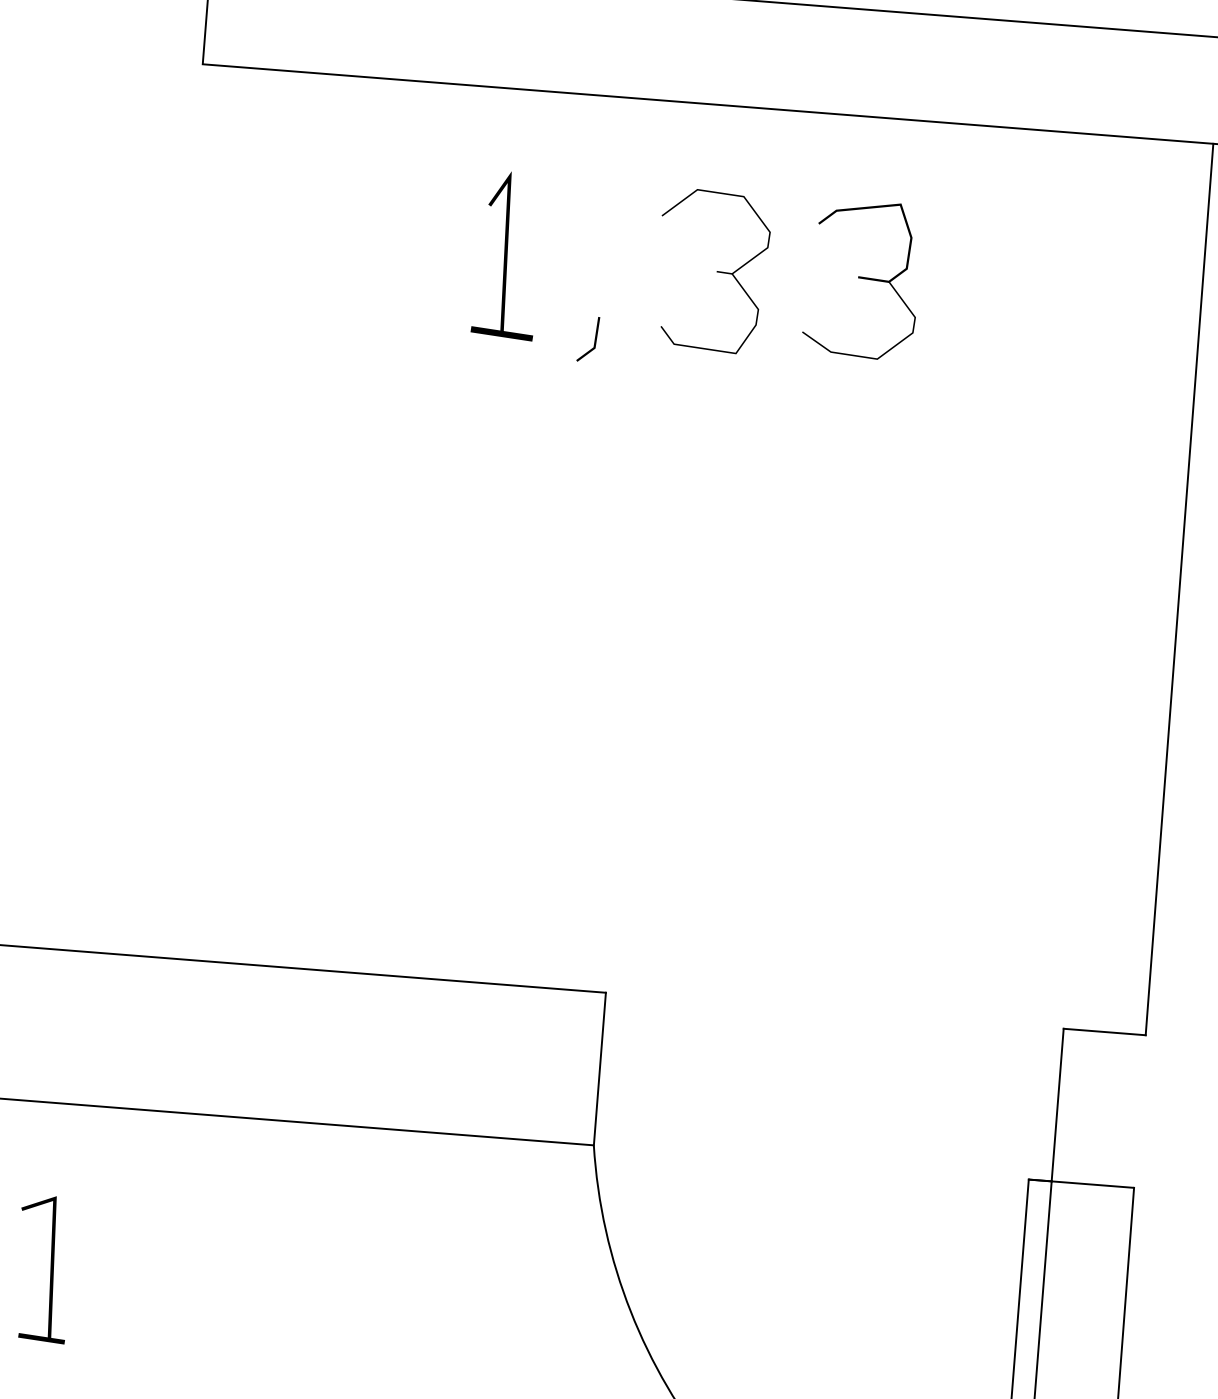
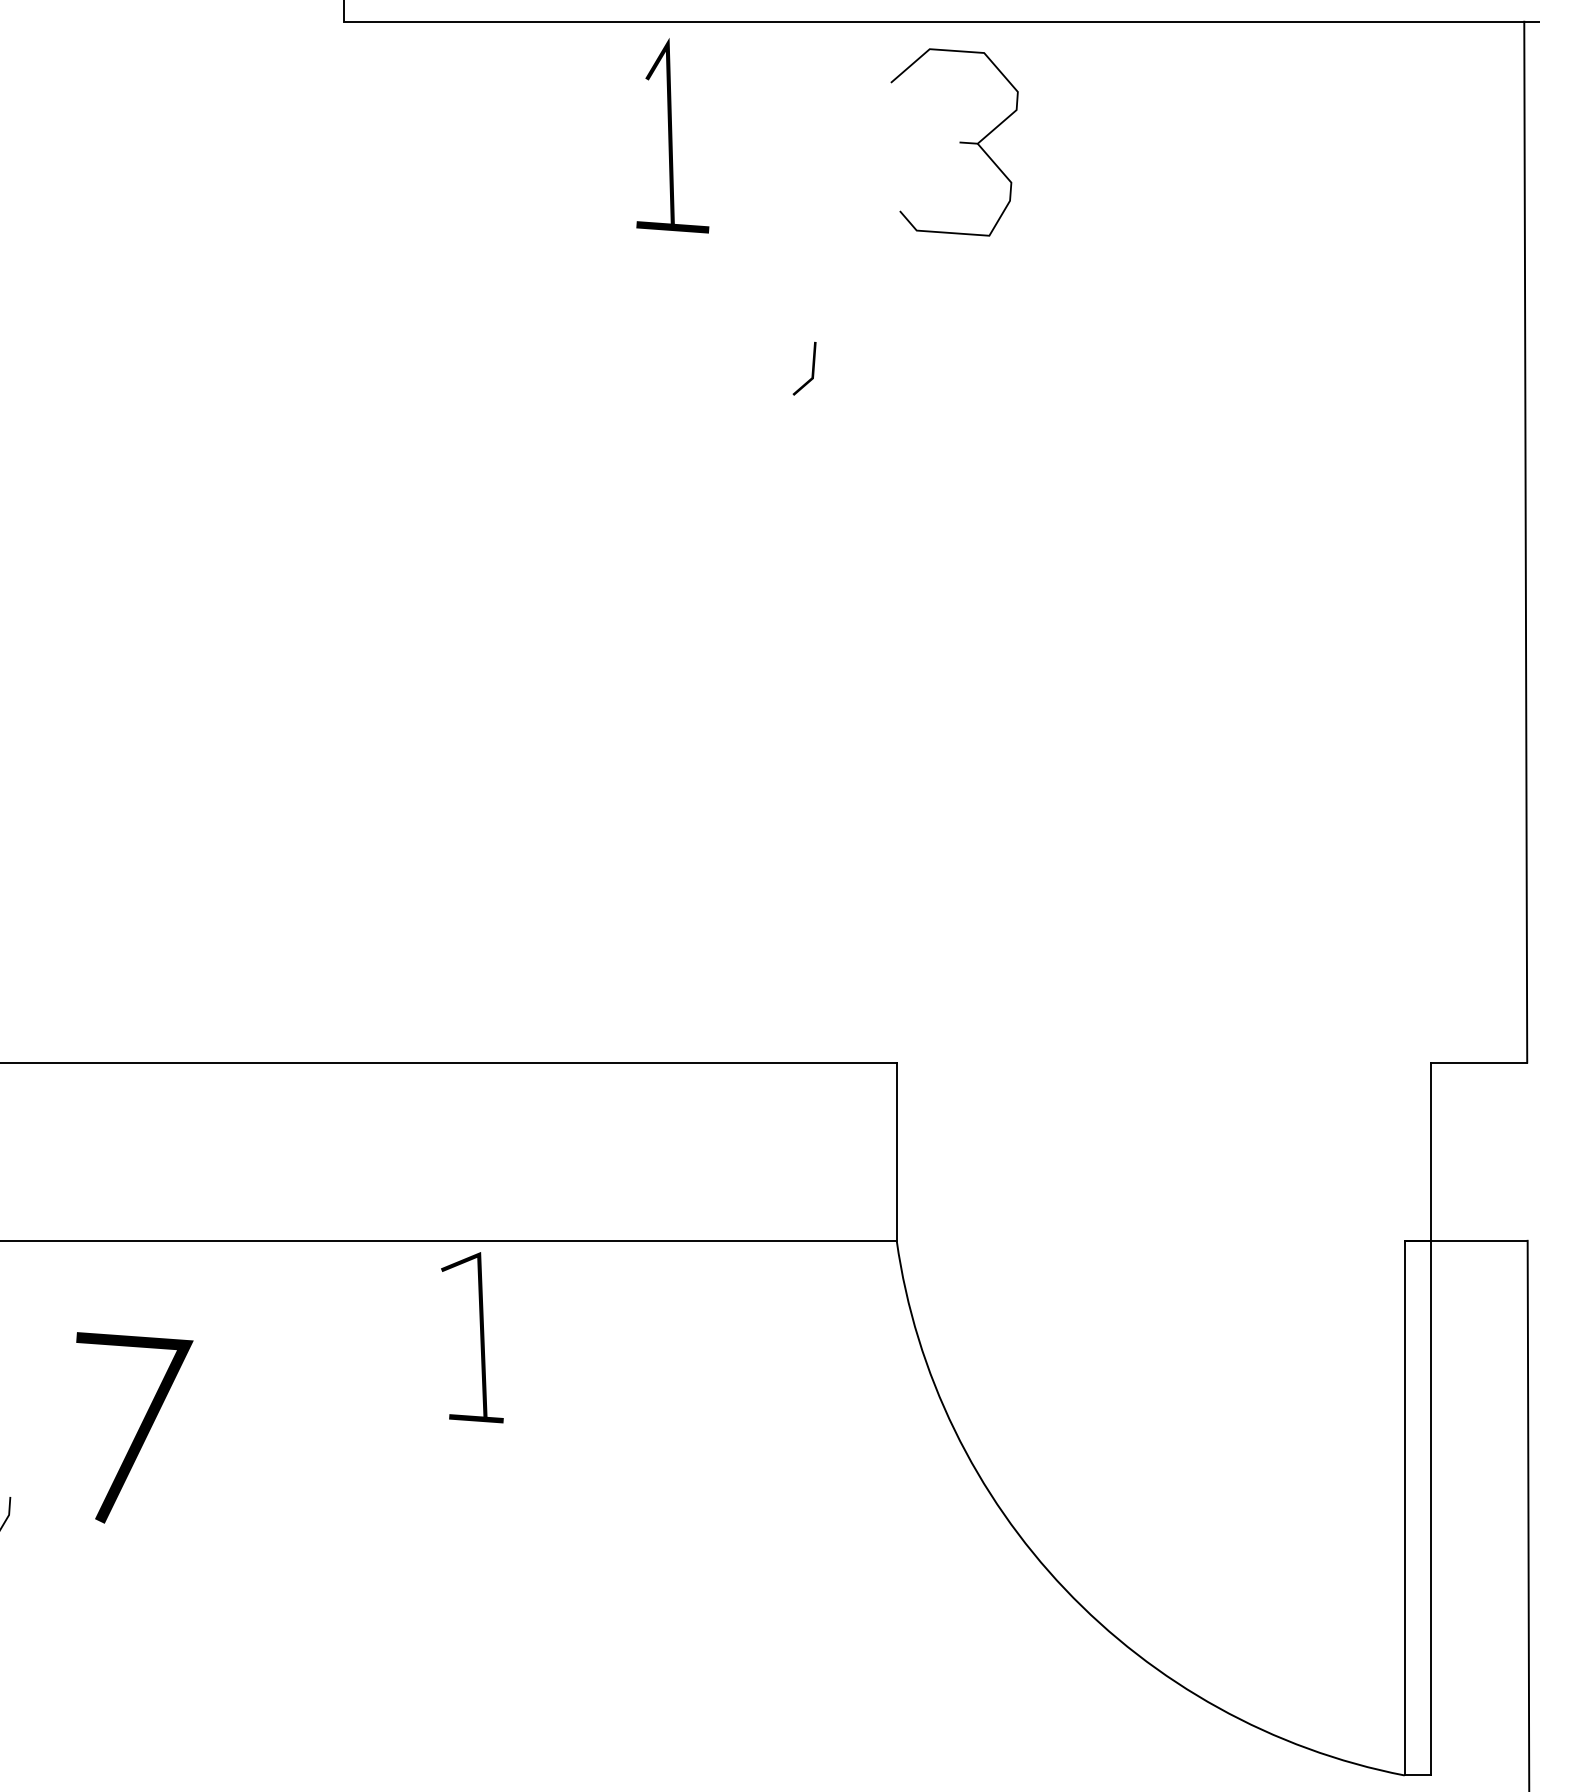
part: (507, 255) -> (672, 135), moved
part: (712, 271) -> (954, 142), moved
part: (862, 279) -> (1129, 211), removed
line: (595, 339) -> (812, 368), moved
part: (50, 1269) -> (480, 1337), moved

